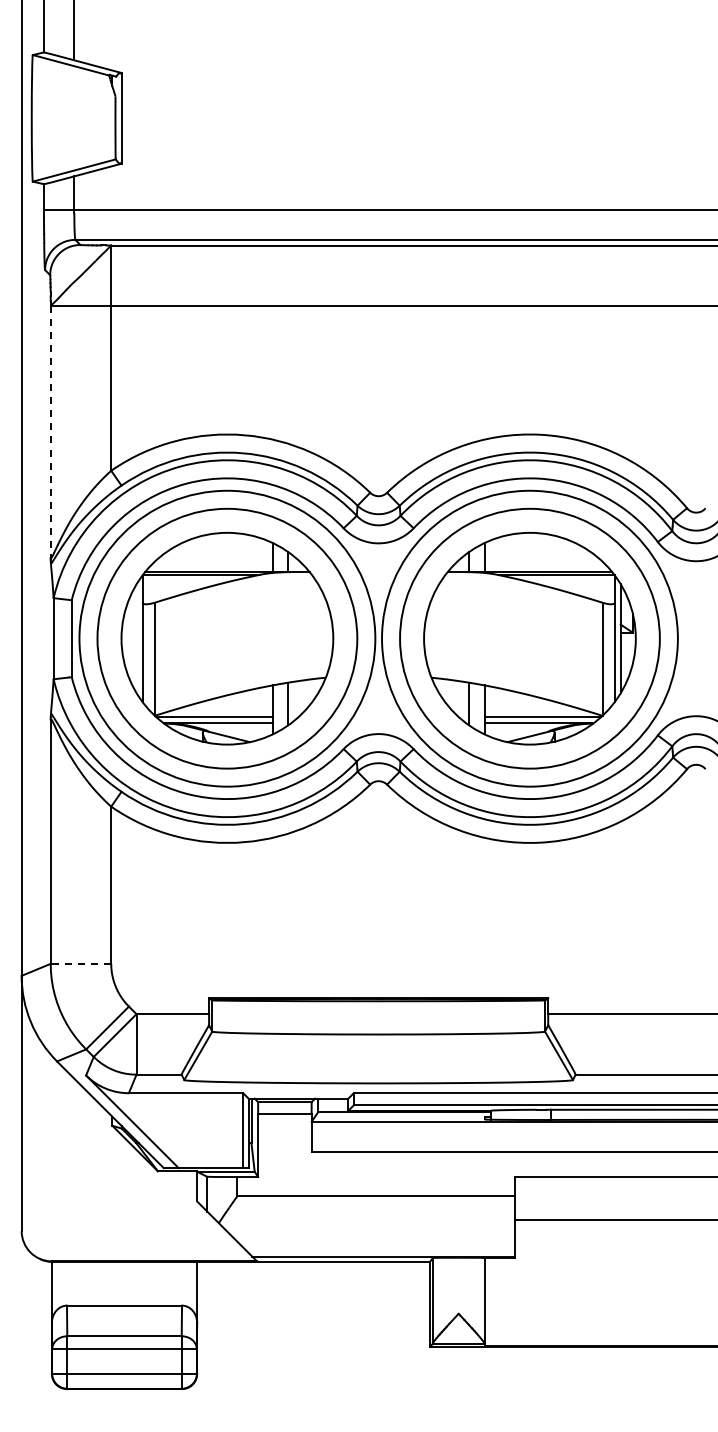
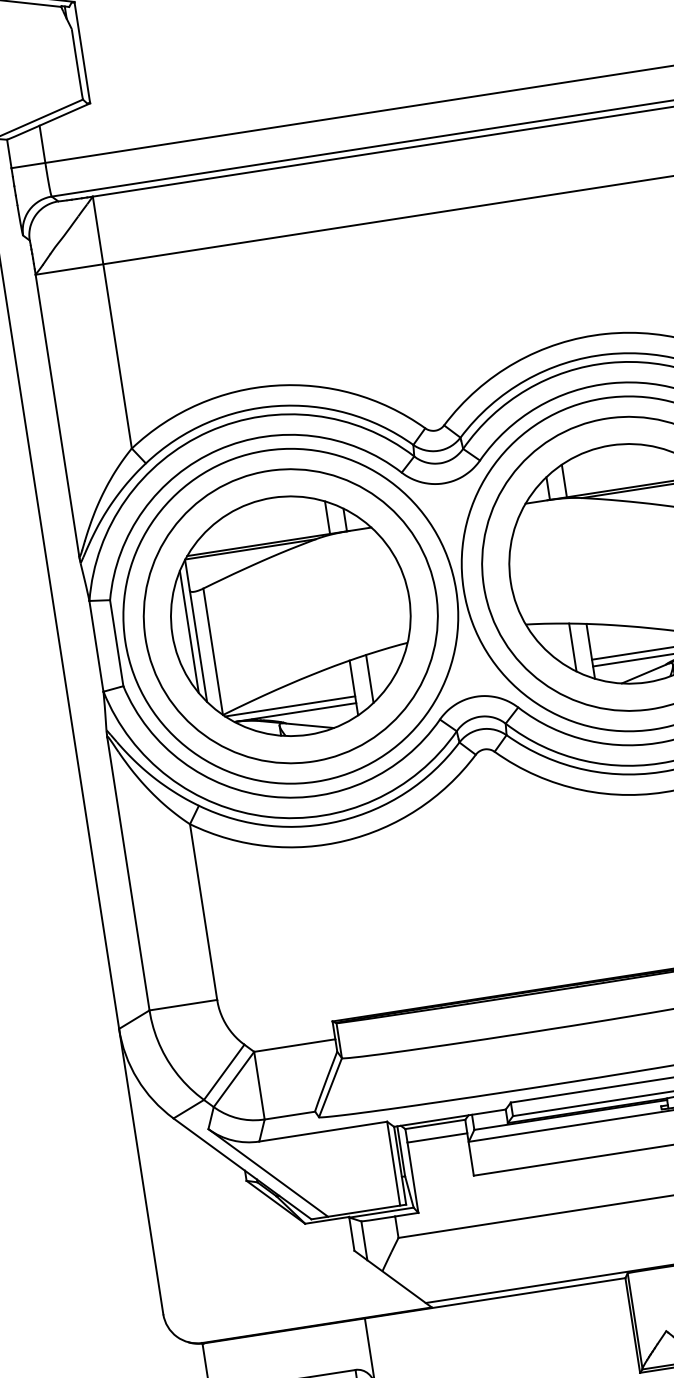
line: (50, 431) -> (57, 415), dashed -> solid
line: (136, 638) -> (189, 631), added
line: (80, 963) -> (182, 1004), dashed -> solid

